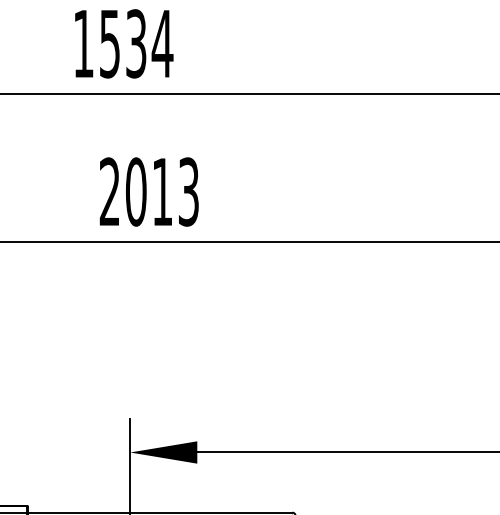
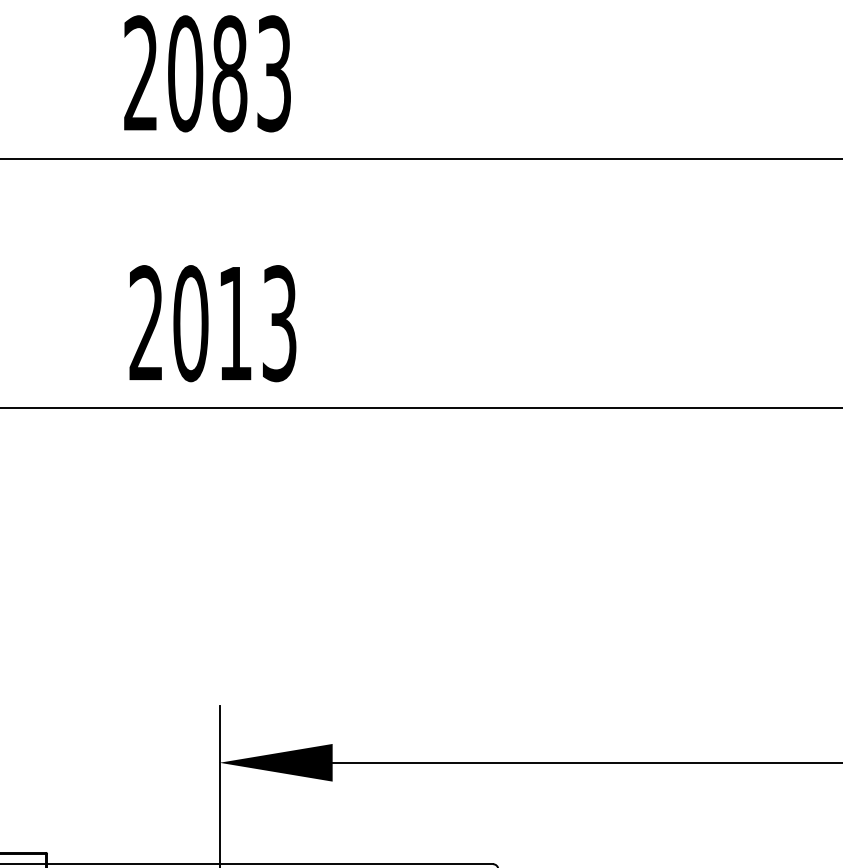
text: (123, 43) -> (208, 73), 1534 -> 2083
text: (148, 191) -> (211, 322), moved

